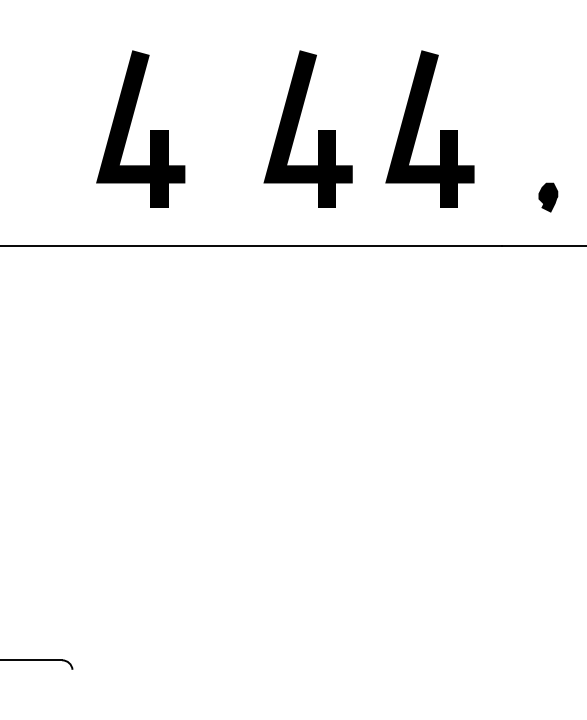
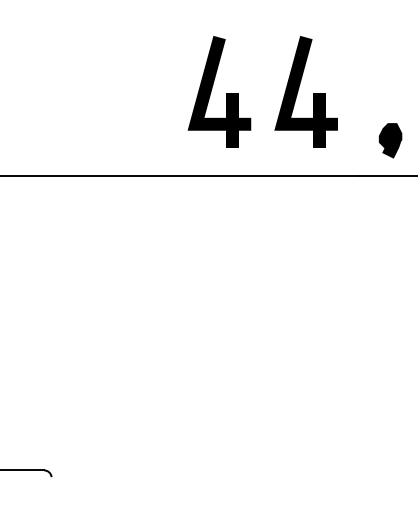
part: (131, 124) -> (93, 88), removed
part: (548, 197) -> (390, 140), size x1.67

